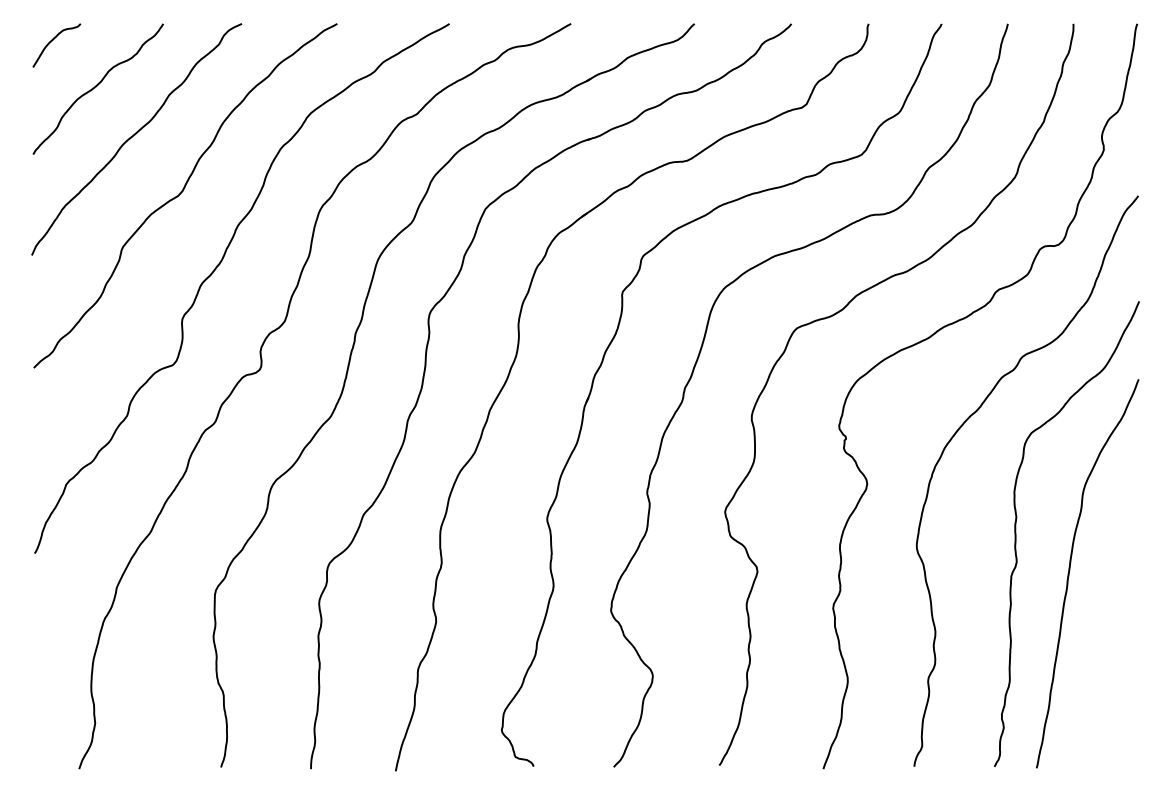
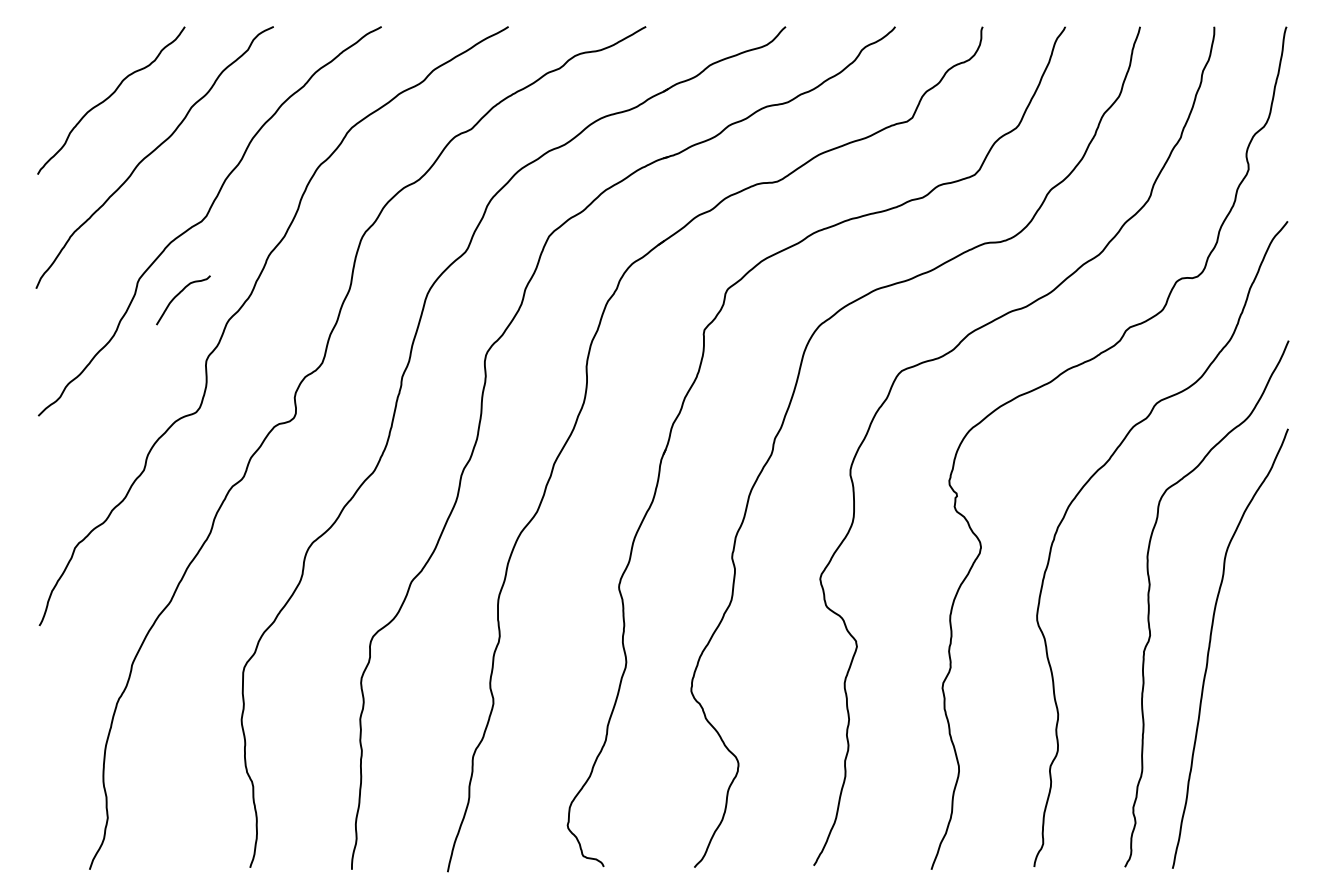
curve: (52, 41) -> (178, 295), moved

